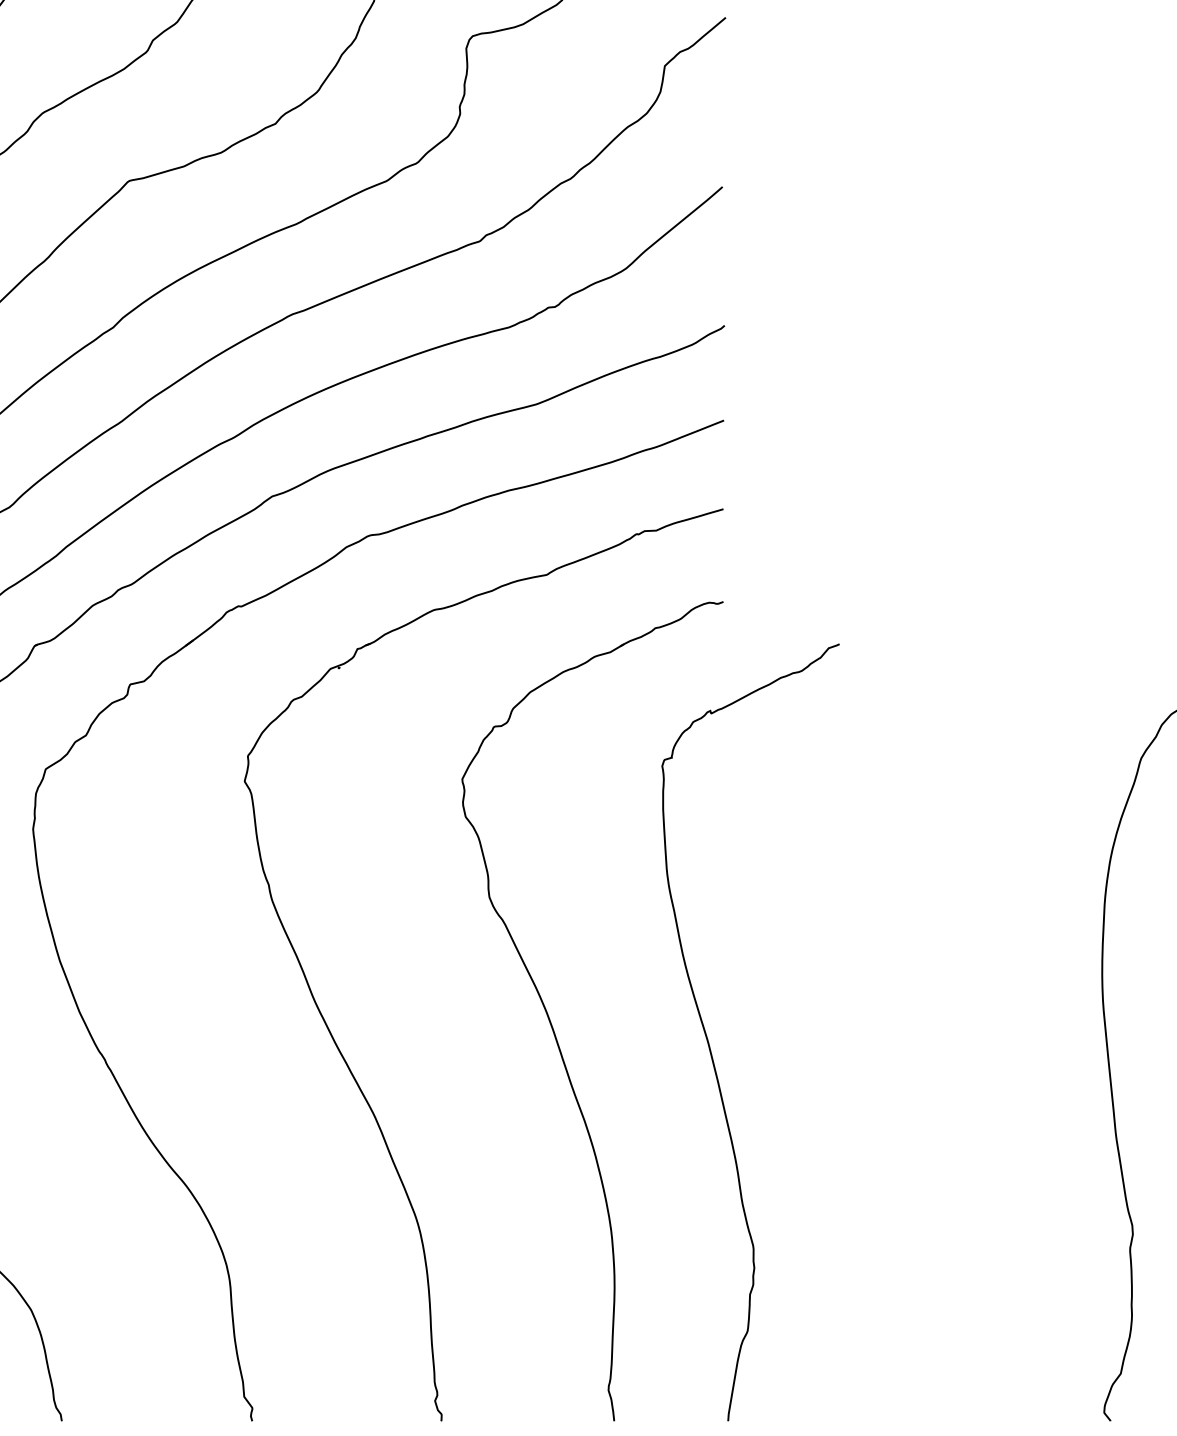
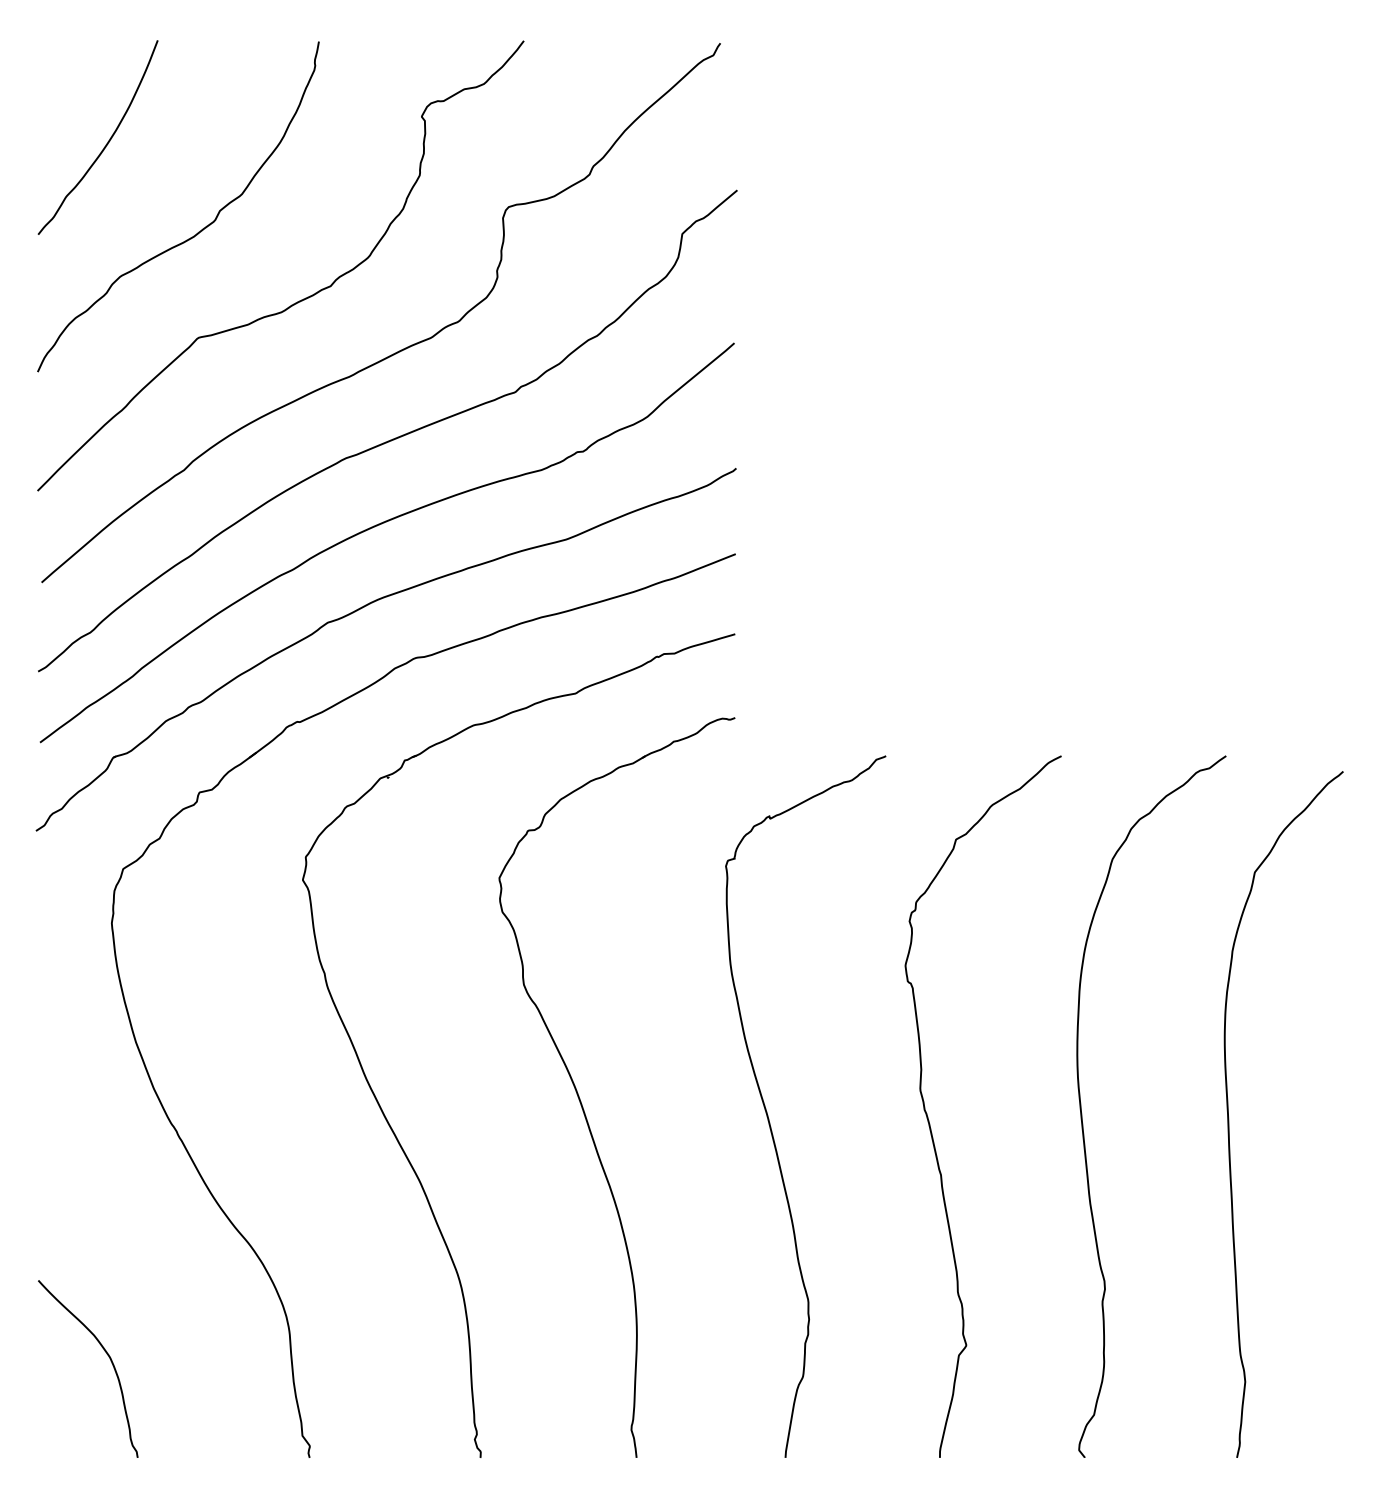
curve: (710, 1045) -> (769, 1118), moved
curve: (938, 1047) -> (929, 1120), added

